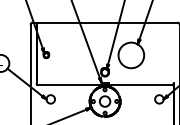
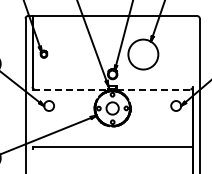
line: (69, 85) -> (70, 89), solid -> dashed
line: (141, 85) -> (155, 89), solid -> dashed

